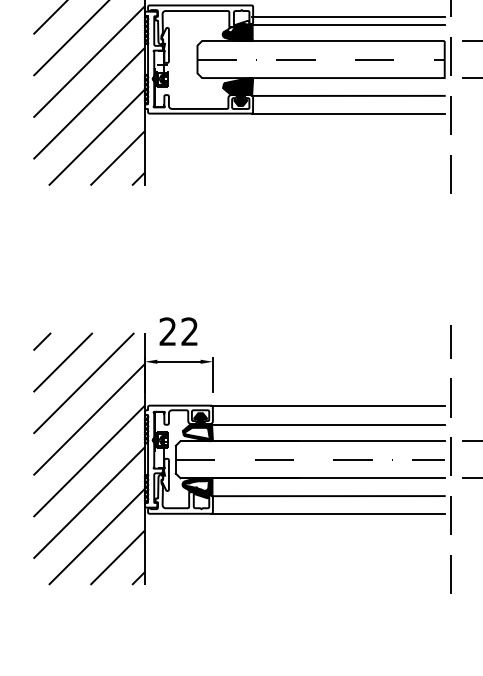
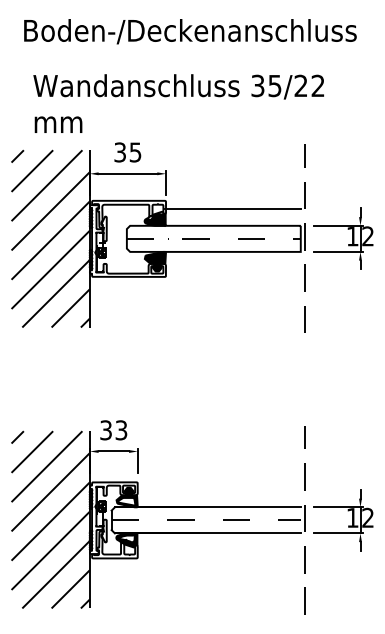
line: (347, 24) -> (232, 214), removed
line: (347, 95) -> (232, 264), removed
line: (347, 113) -> (232, 276), removed
text: (178, 331) -> (113, 430), 22 -> 33
line: (327, 405) -> (218, 482), removed
line: (327, 424) -> (218, 495), removed
line: (327, 495) -> (218, 545), removed
line: (327, 513) -> (218, 558), removed

